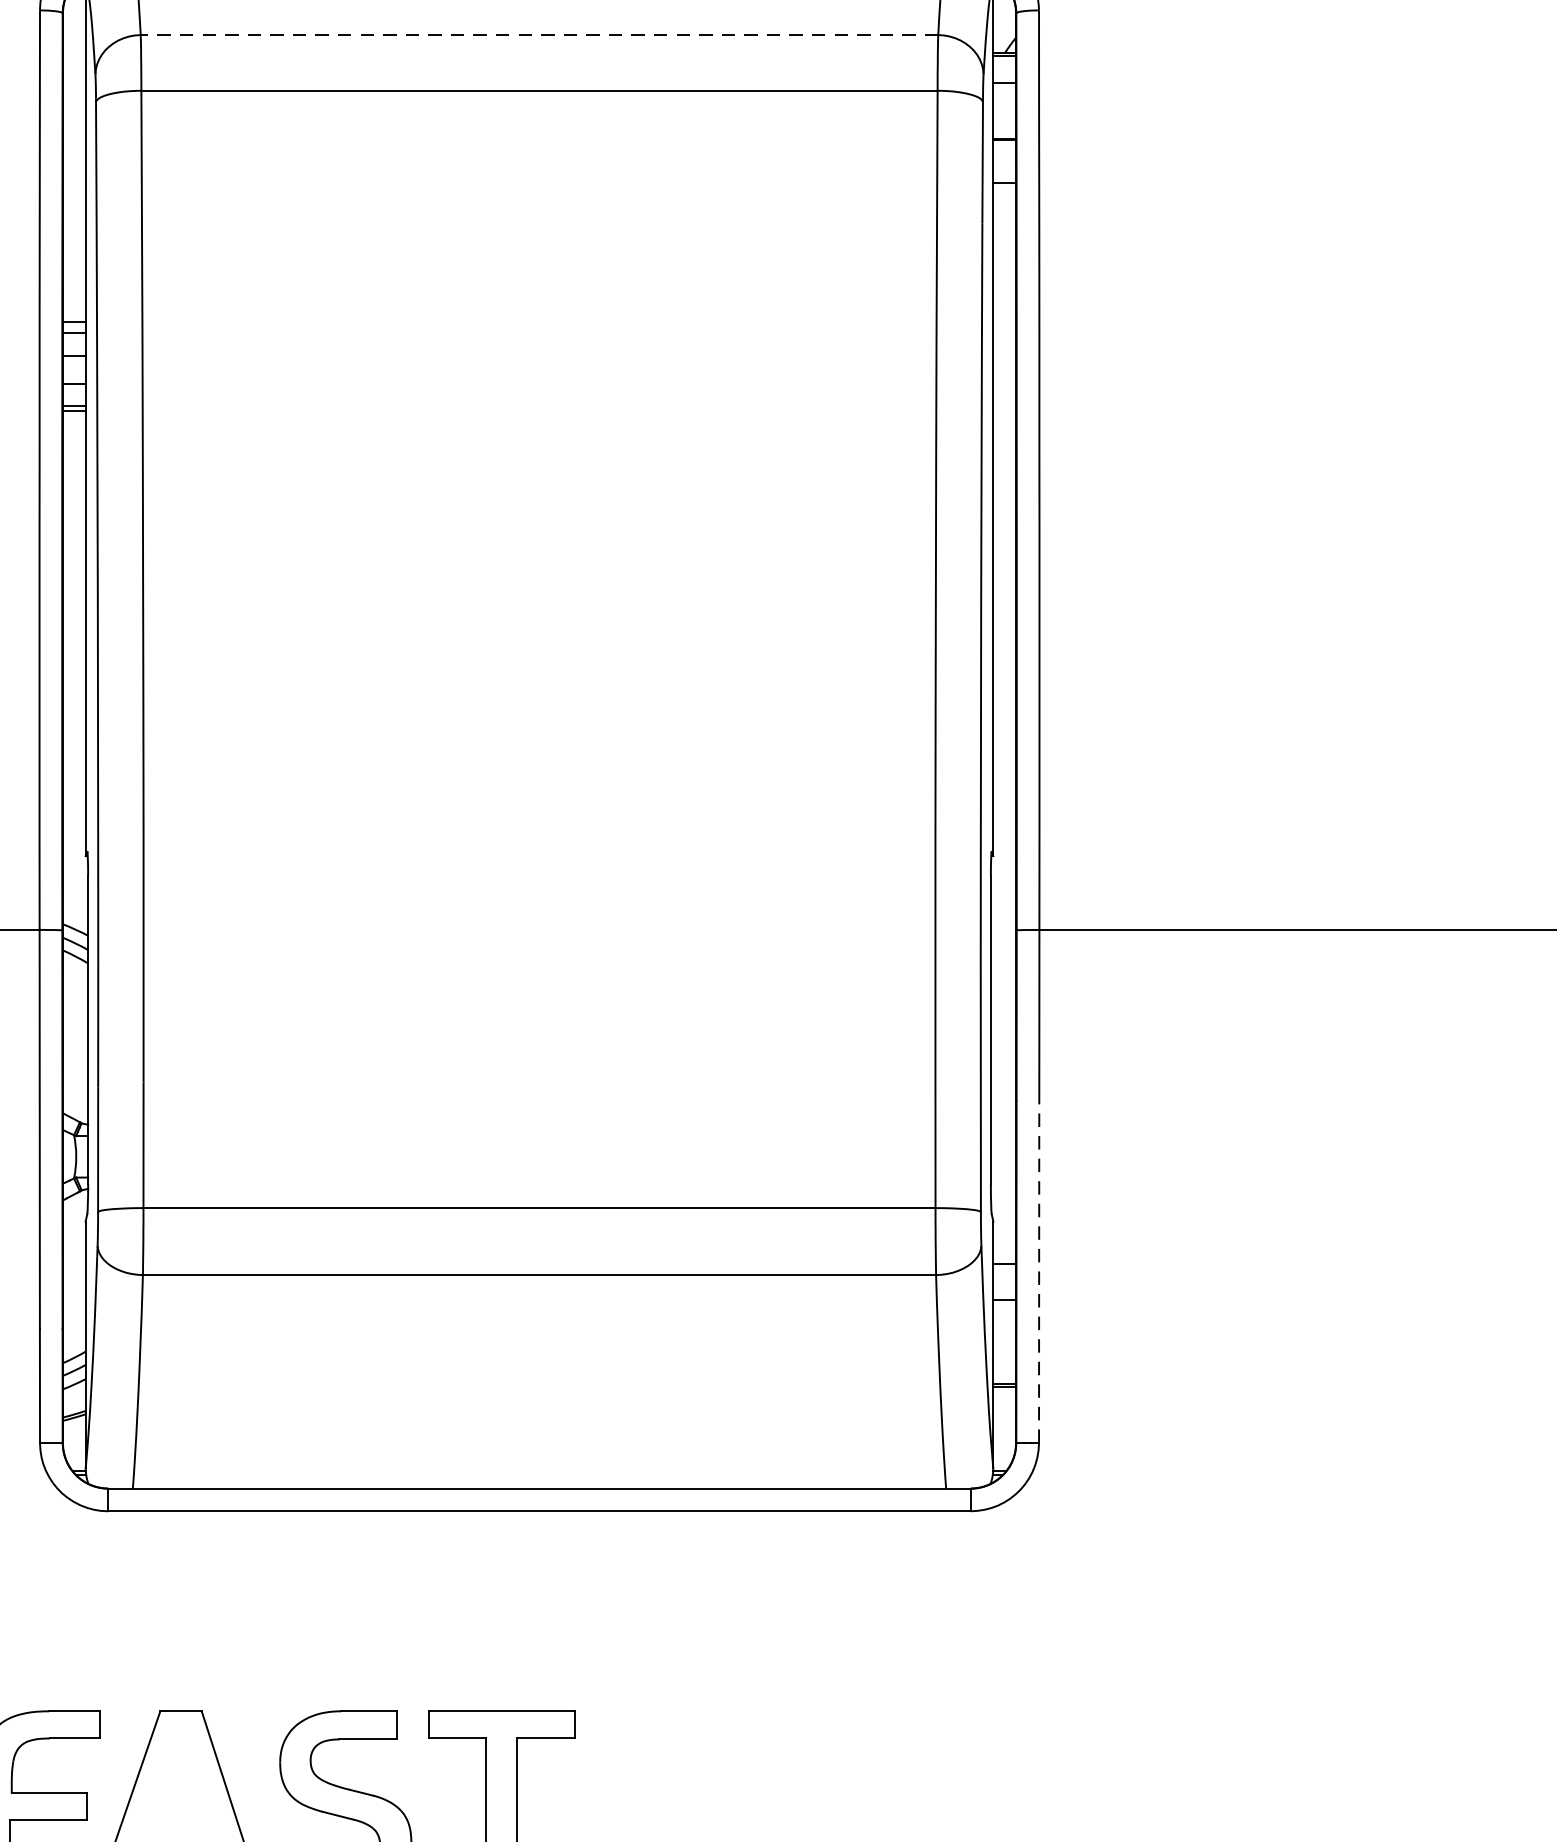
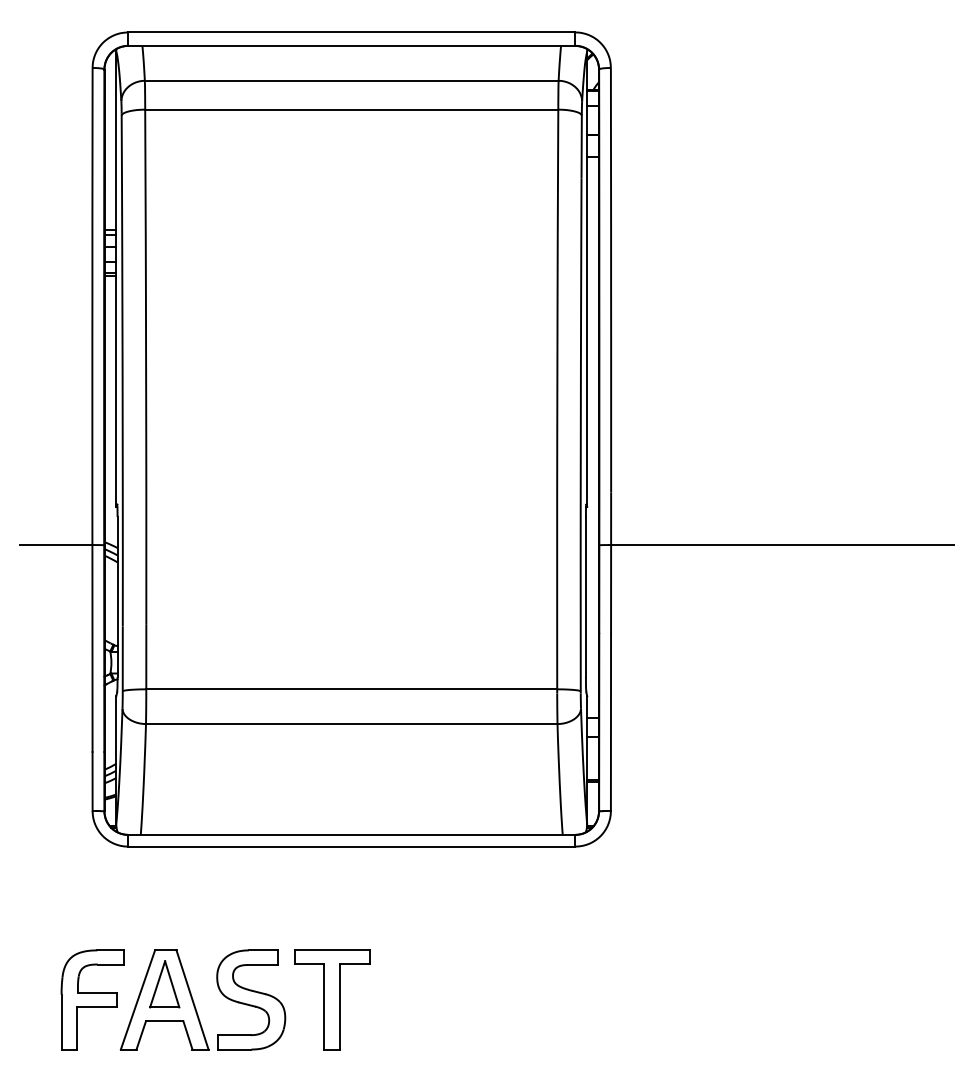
line: (539, 34) -> (351, 80), dashed -> solid
line: (1038, 1272) -> (610, 722), dashed -> solid
part: (178, 1777) -> (164, 984), added

